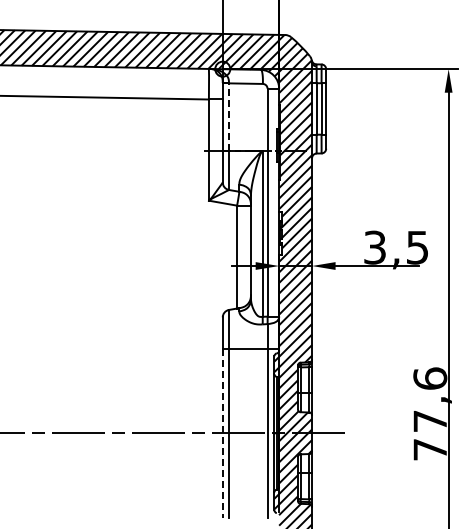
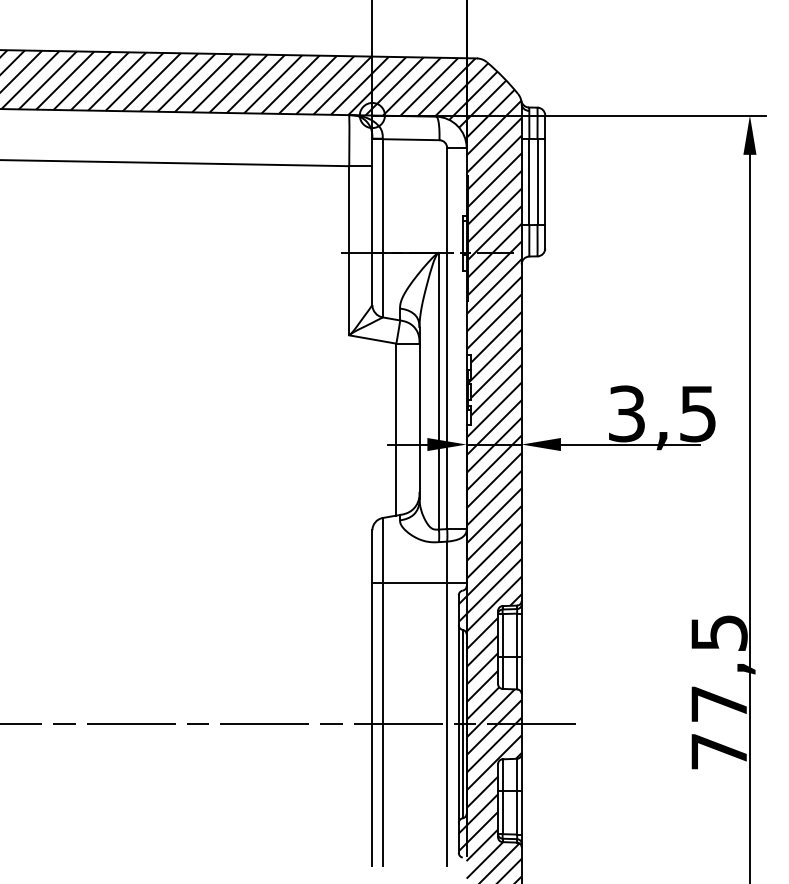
line: (228, 117) -> (381, 196), dashed -> solid
text: (430, 378) -> (719, 632), 77,6 -> 77,5
line: (222, 433) -> (371, 724), dashed -> solid

